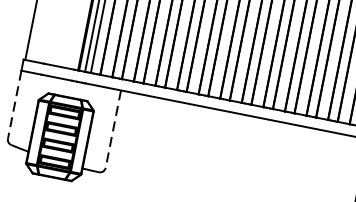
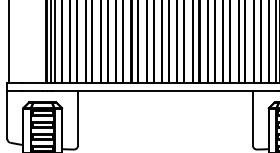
line: (14, 105) -> (7, 115), dashed -> solid
line: (113, 129) -> (78, 118), dashed -> solid

